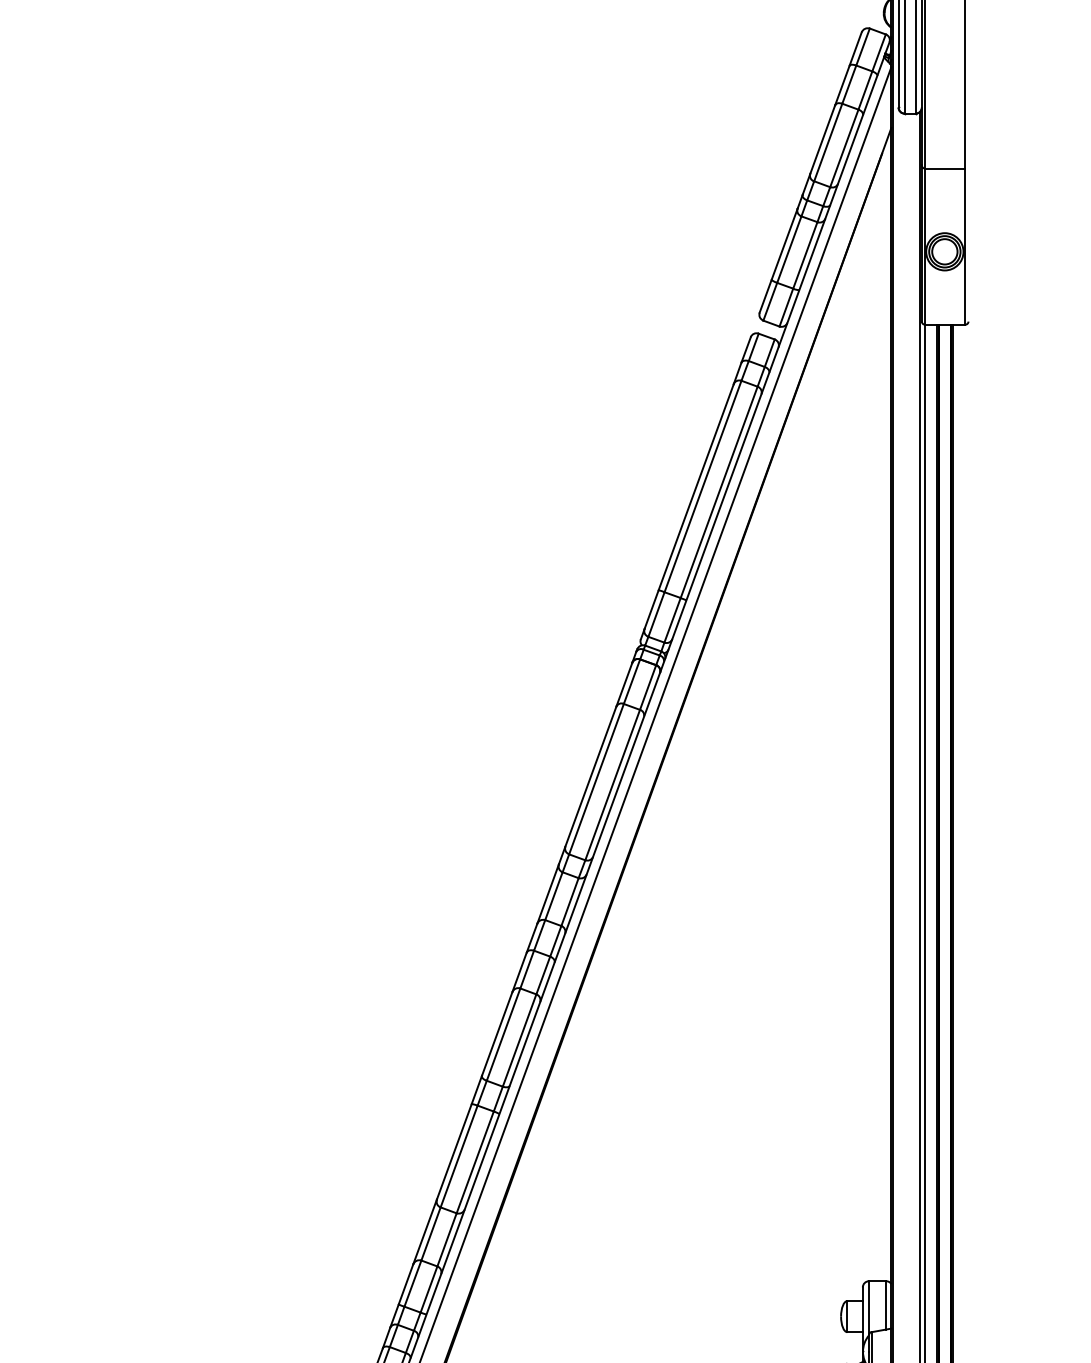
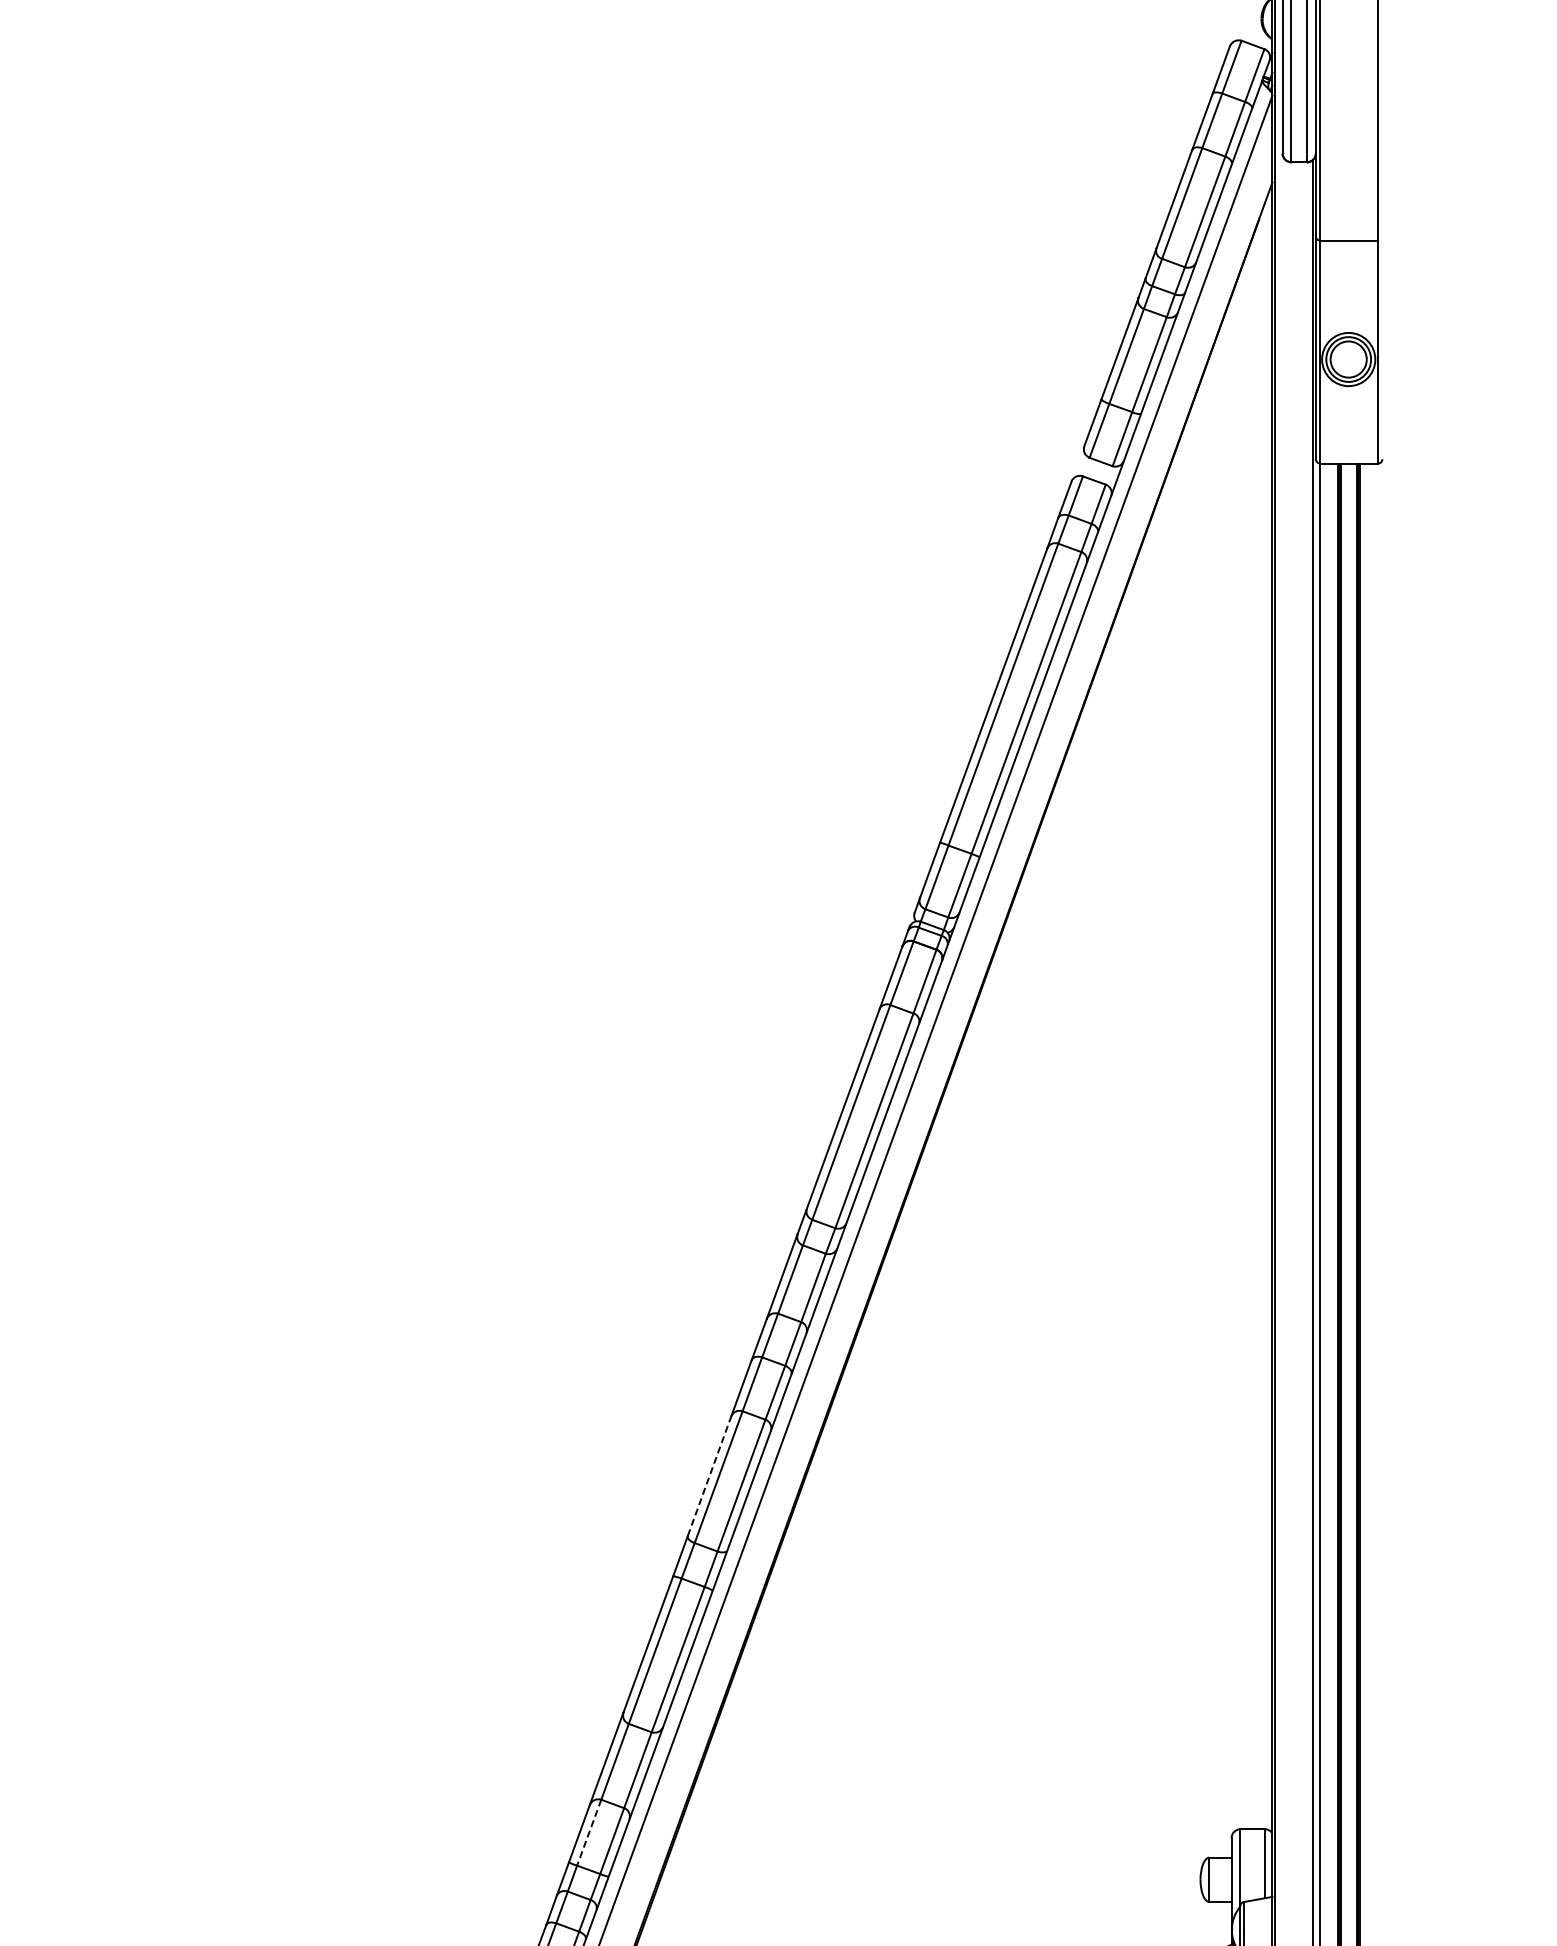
line: (497, 1034) -> (709, 1476), solid -> dashed
line: (413, 1284) -> (589, 1833), solid -> dashed

